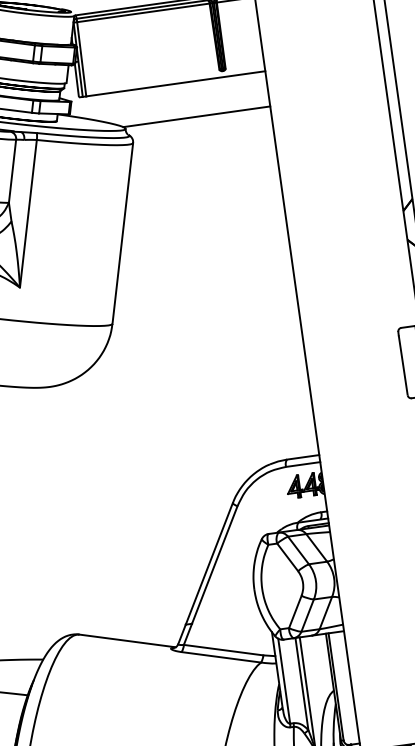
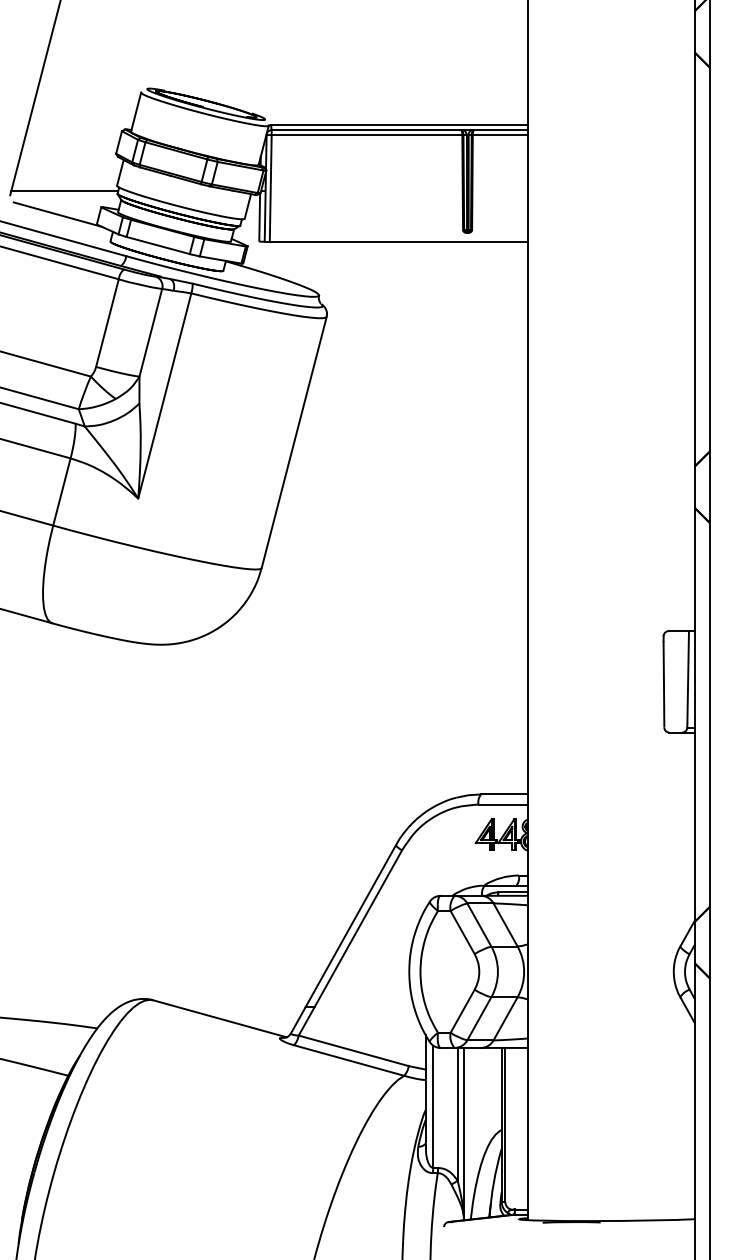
line: (196, 116) -> (421, 292), removed

